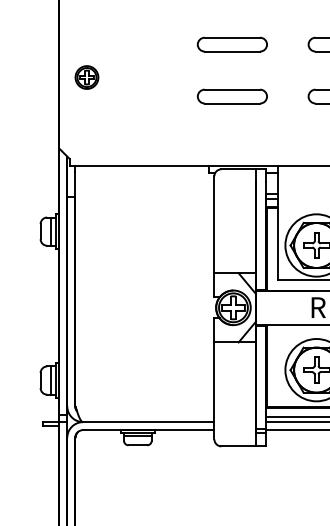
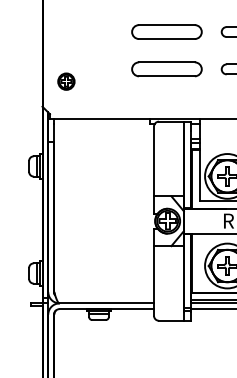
part: (231, 43) -> (166, 31), size x1.4
part: (87, 77) -> (66, 81), moved
part: (231, 96) -> (166, 69), size x1.4

